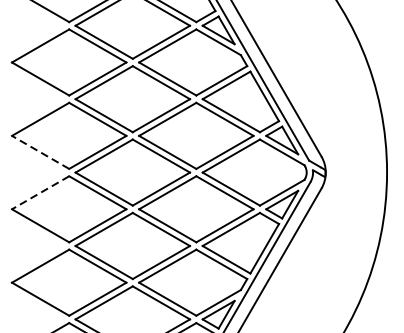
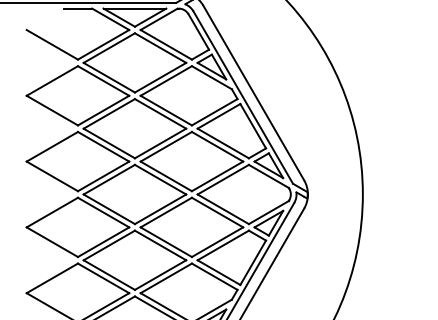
line: (40, 152) -> (52, 176), dashed -> solid
line: (40, 192) -> (52, 212), dashed -> solid

